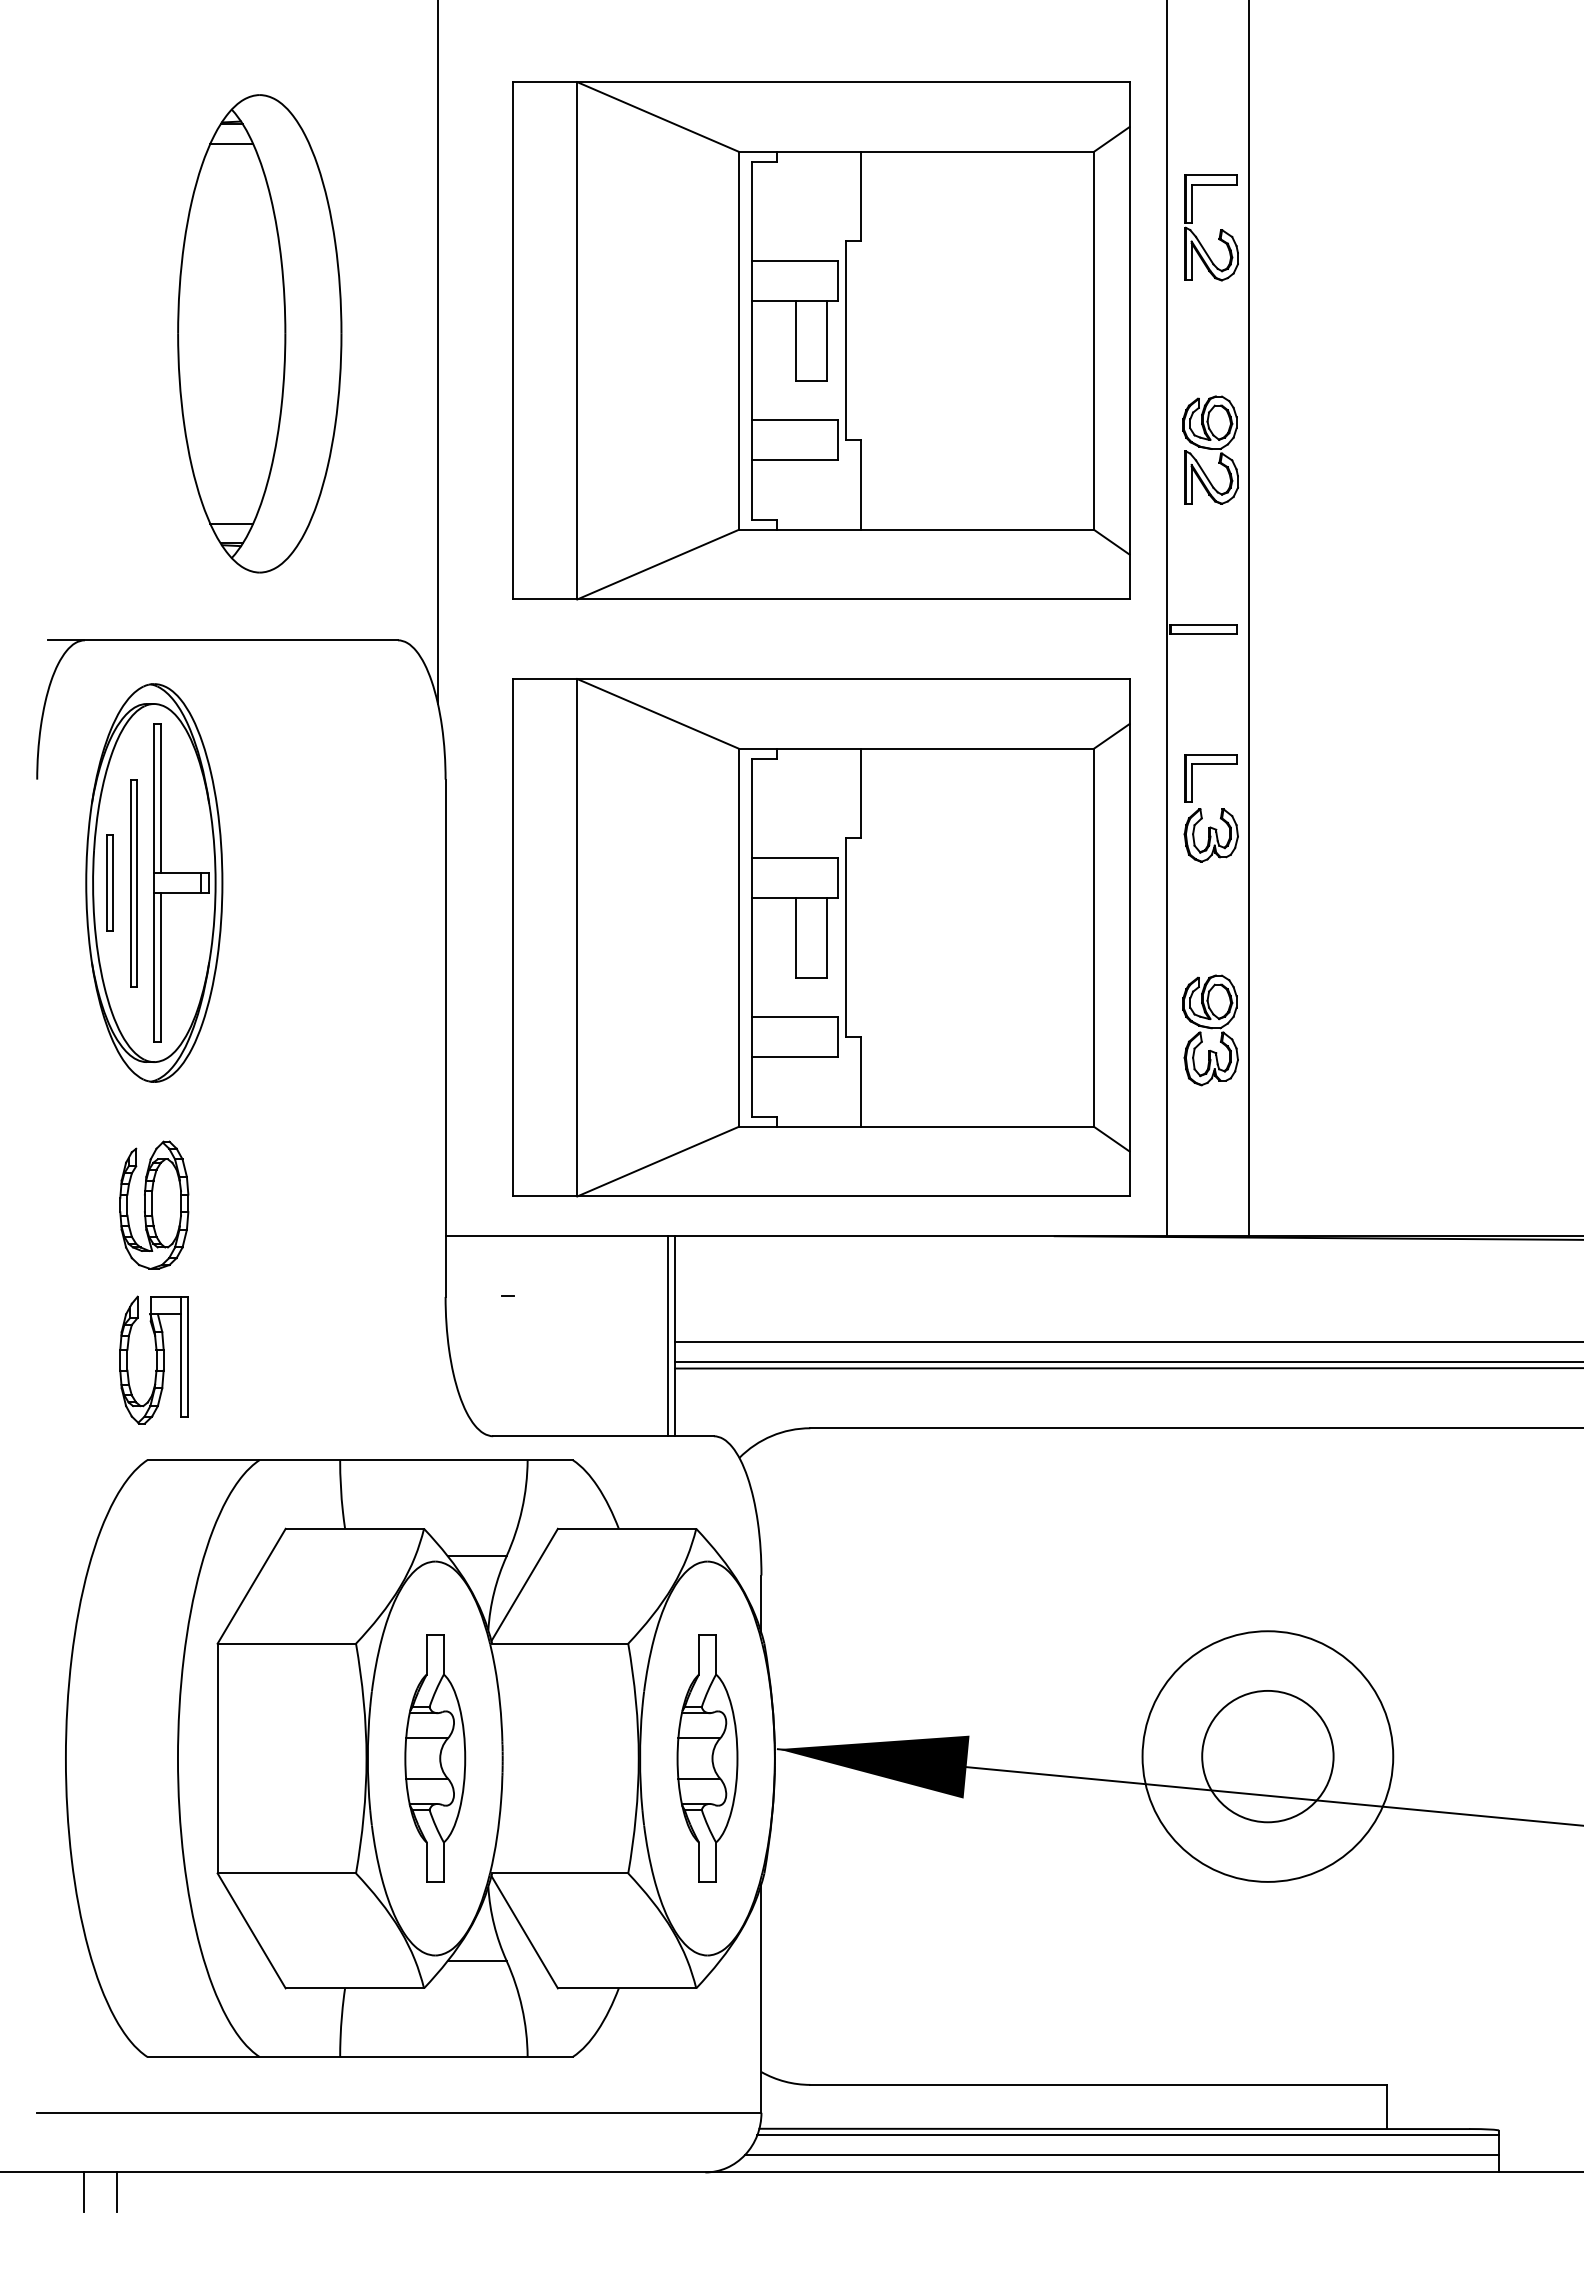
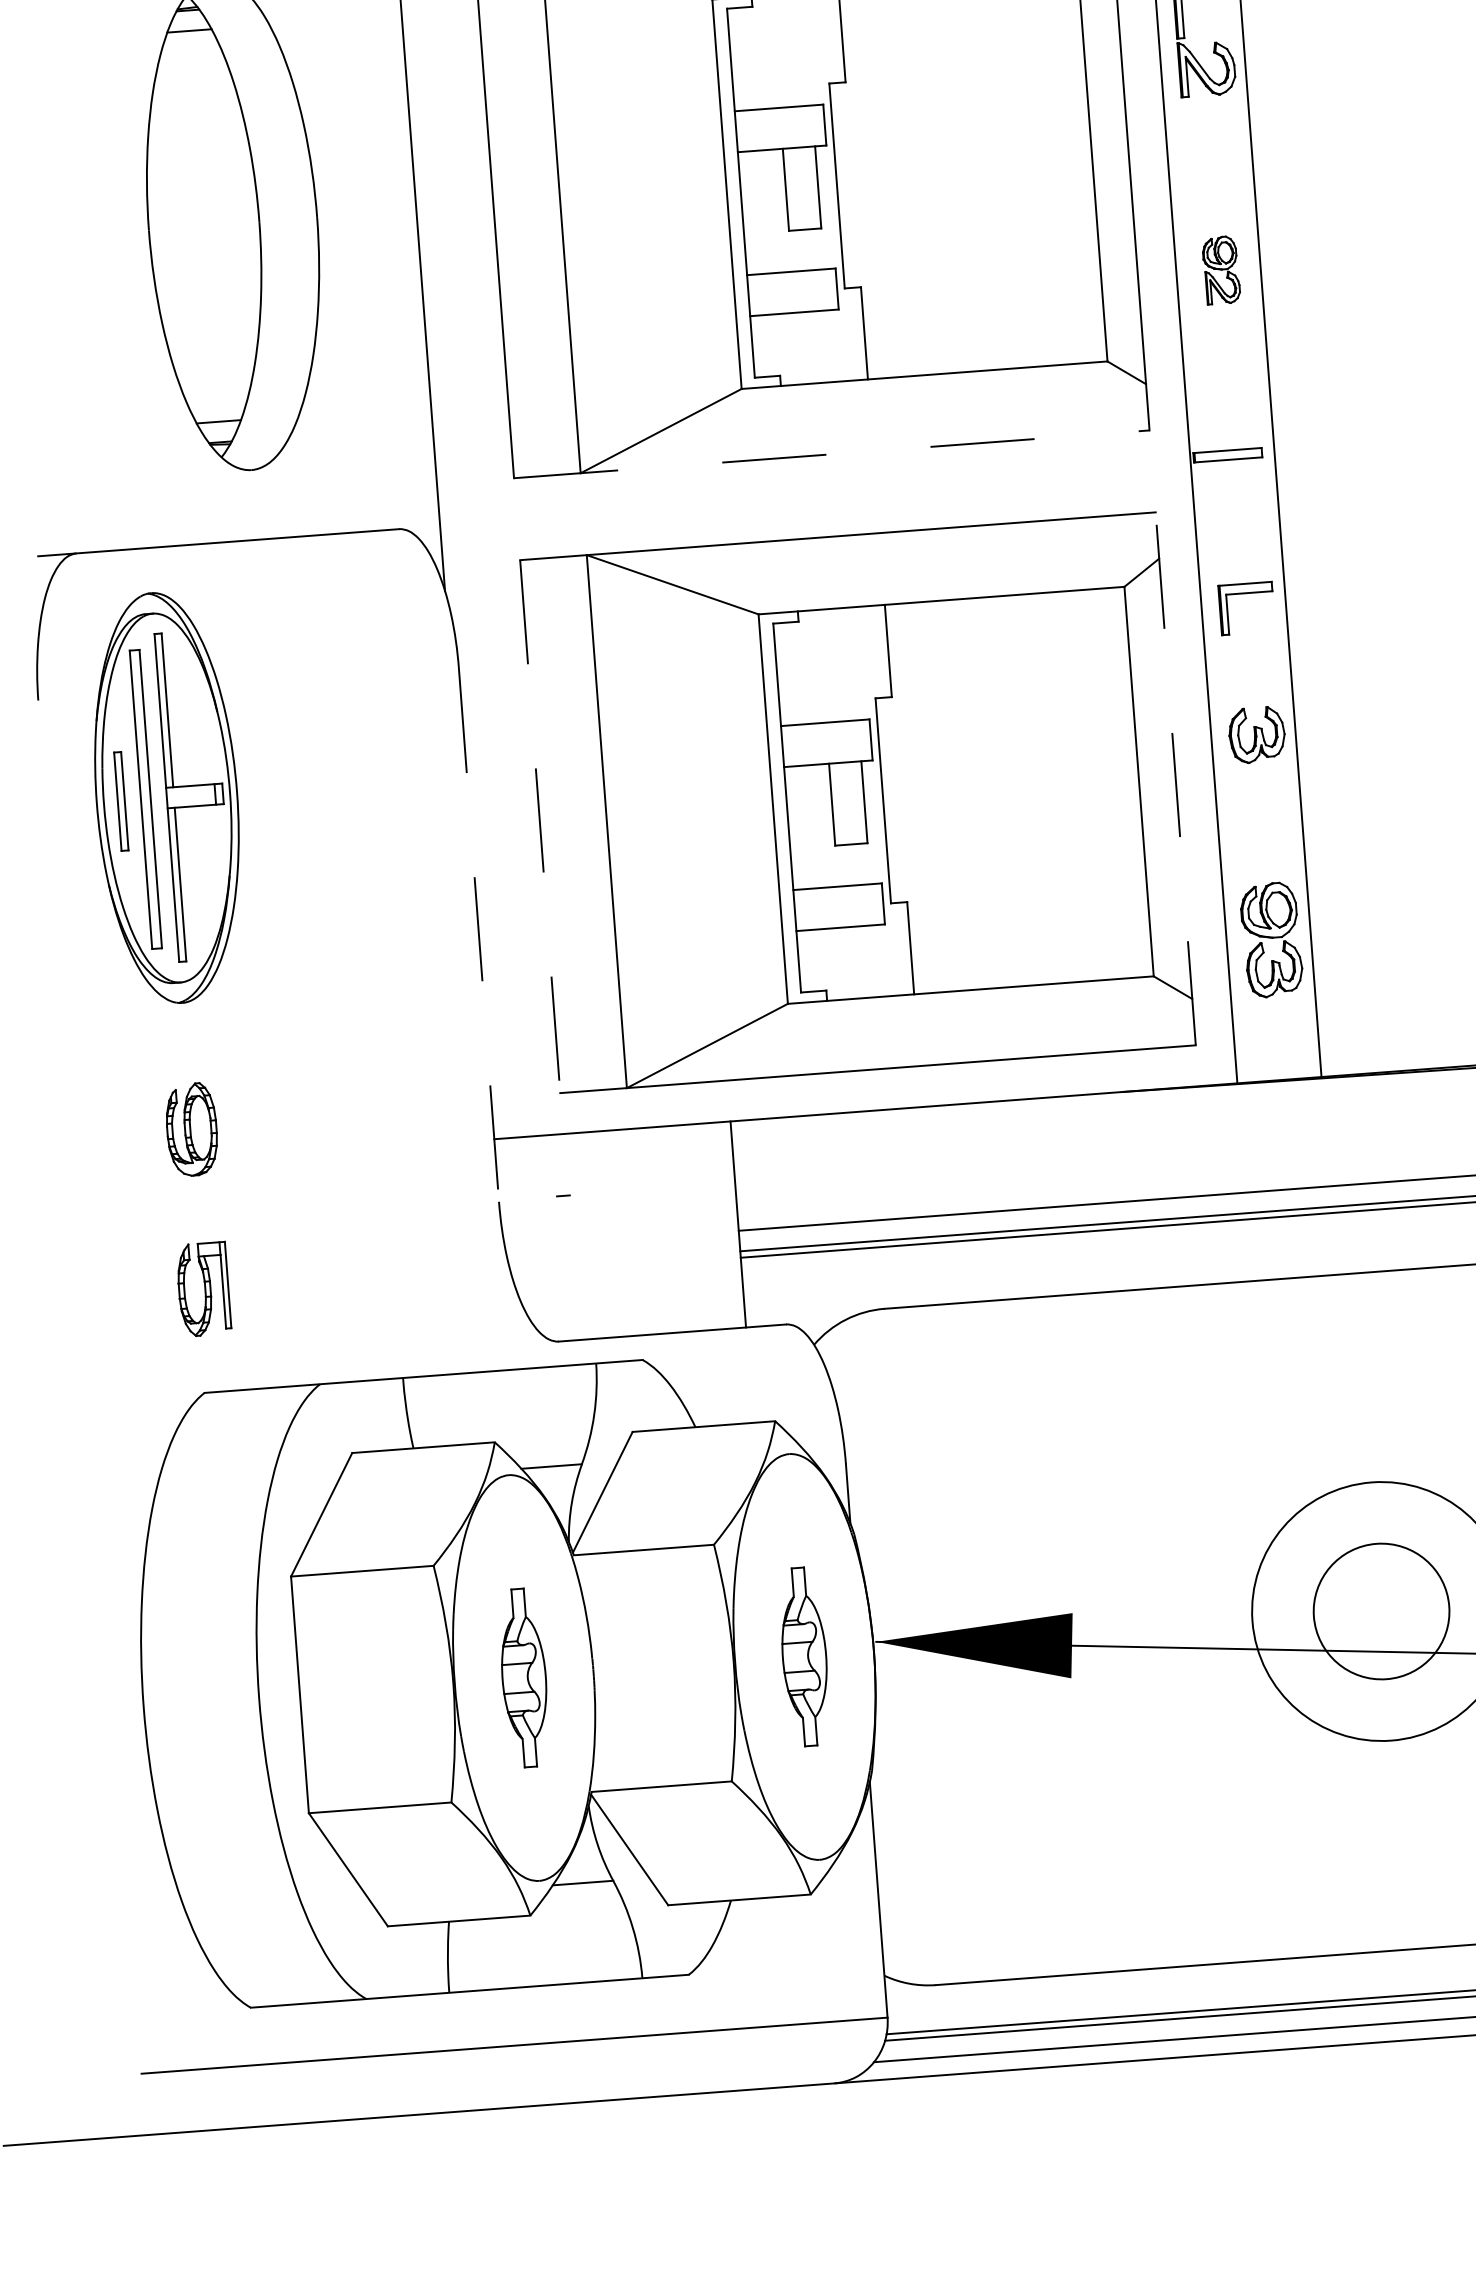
part: (1210, 449) -> (1221, 269), size x0.6
line: (821, 599) -> (832, 454), solid -> dashed
part: (1210, 835) -> (1256, 735), moved
part: (133, 883) -> (145, 800), size x1.4
line: (512, 937) -> (540, 826), solid -> dashed
line: (1129, 937) -> (1175, 778), solid -> dashed
part: (1210, 1030) -> (1271, 940), moved
line: (445, 1038) -> (478, 935), solid -> dashed
part: (154, 1204) -> (192, 1129), size x0.7
line: (667, 1336) -> (730, 1225), removed
part: (153, 1359) -> (203, 1288), size x0.7
part: (435, 1758) -> (524, 1677), size x0.7
part: (707, 1758) -> (804, 1656), size x0.7
line: (83, 2192) -> (195, 2152), removed
line: (116, 2192) -> (229, 2149), removed

